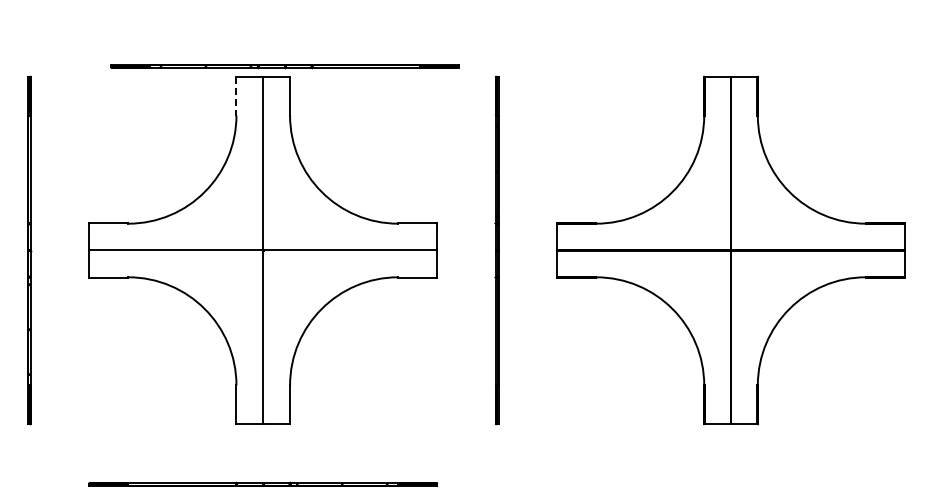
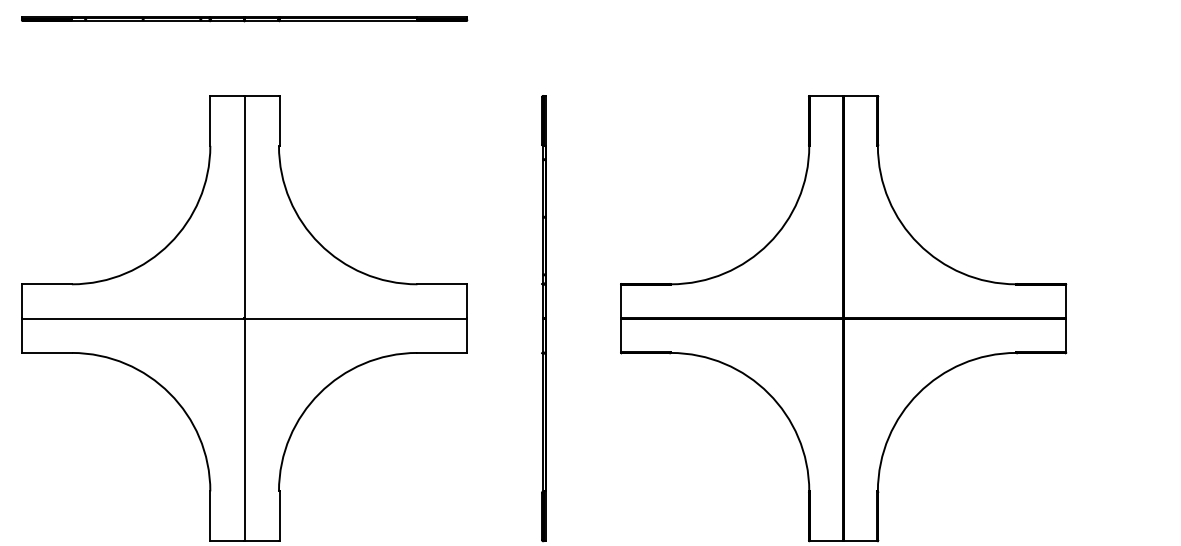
part: (284, 66) -> (243, 19), moved
line: (236, 96) -> (210, 121), dashed -> solid

